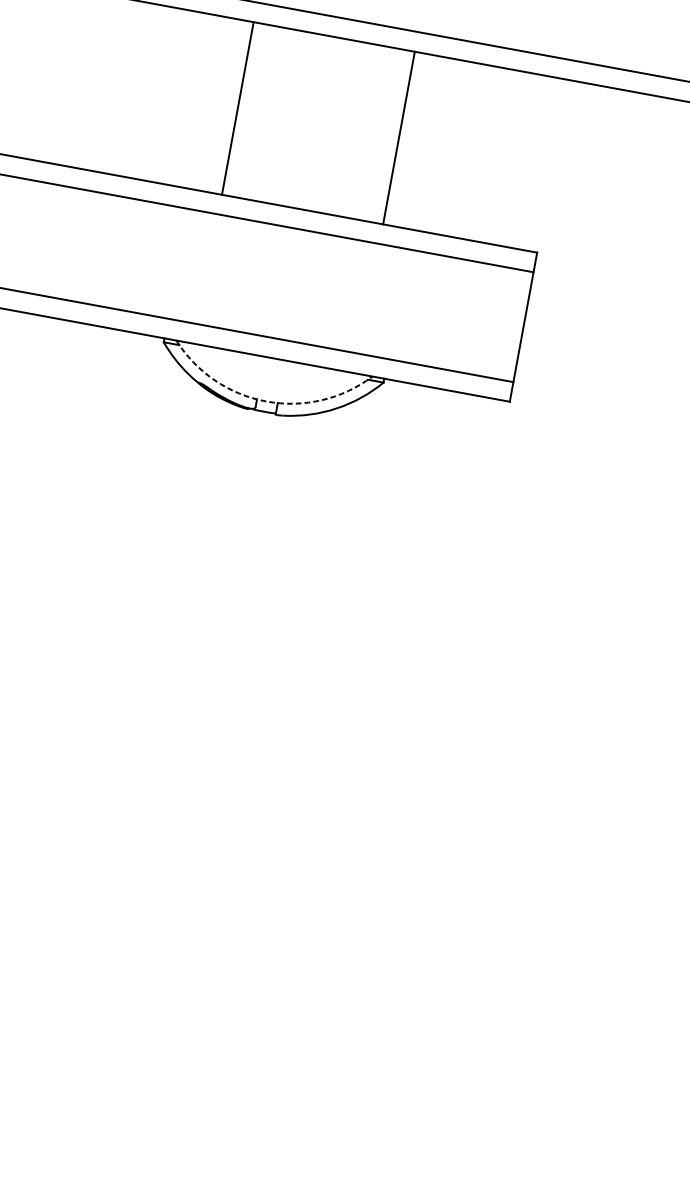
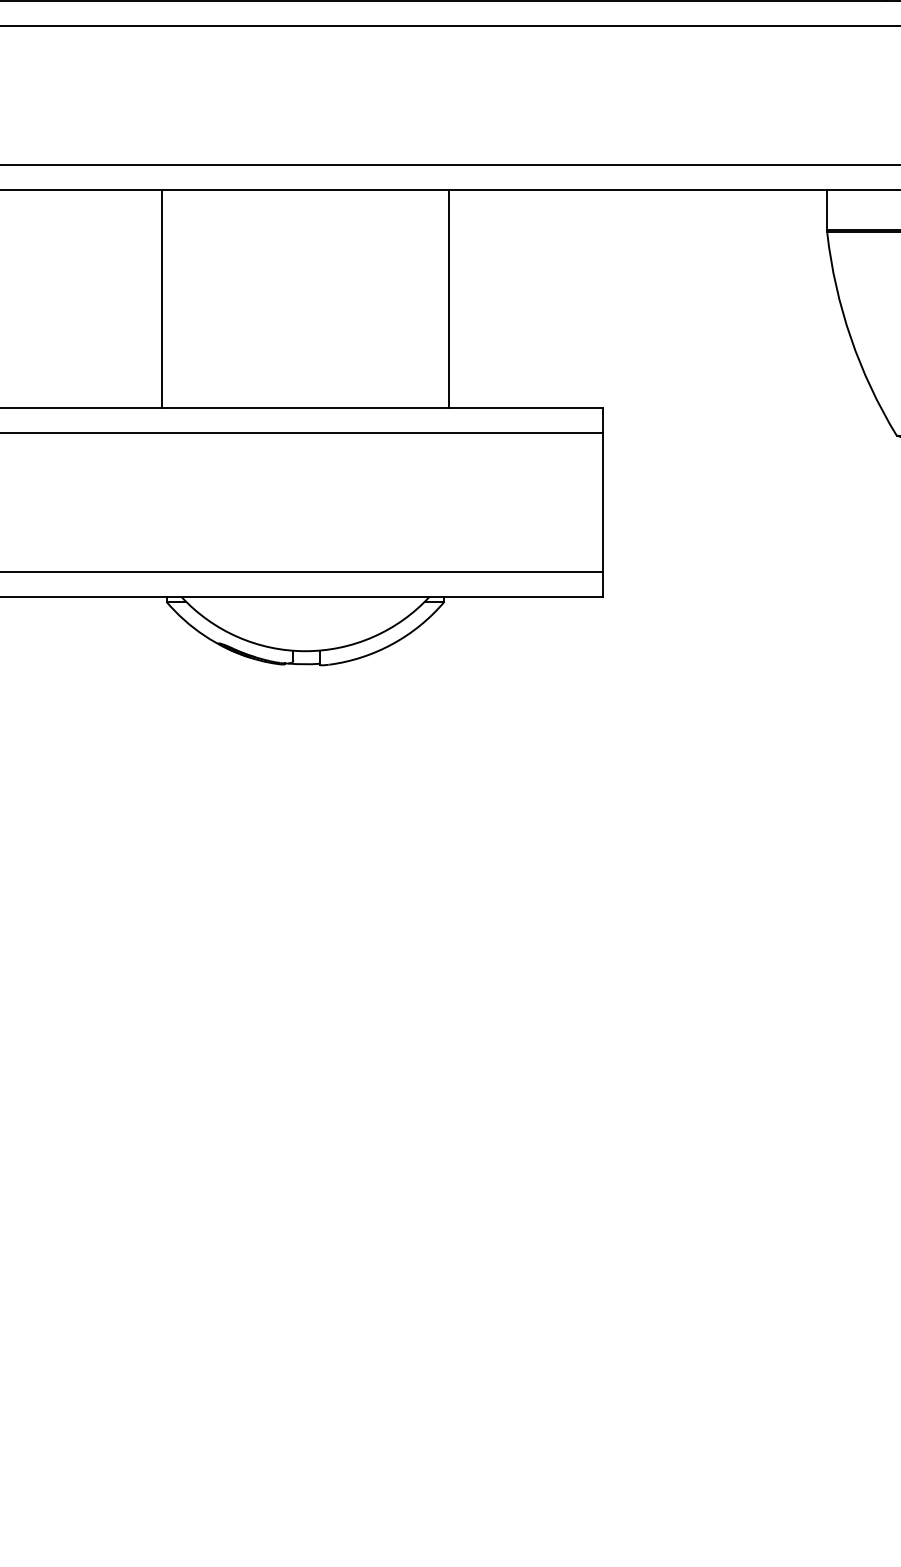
line: (237, 108) -> (161, 298), moved
line: (399, 137) -> (449, 298), moved
arc: (266, 401) -> (305, 651), dashed -> solid

